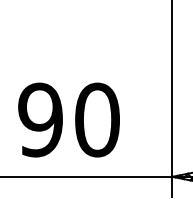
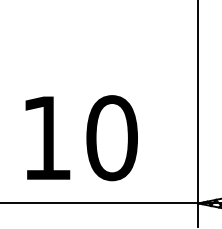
text: (40, 119) -> (46, 137), 90 -> 10

